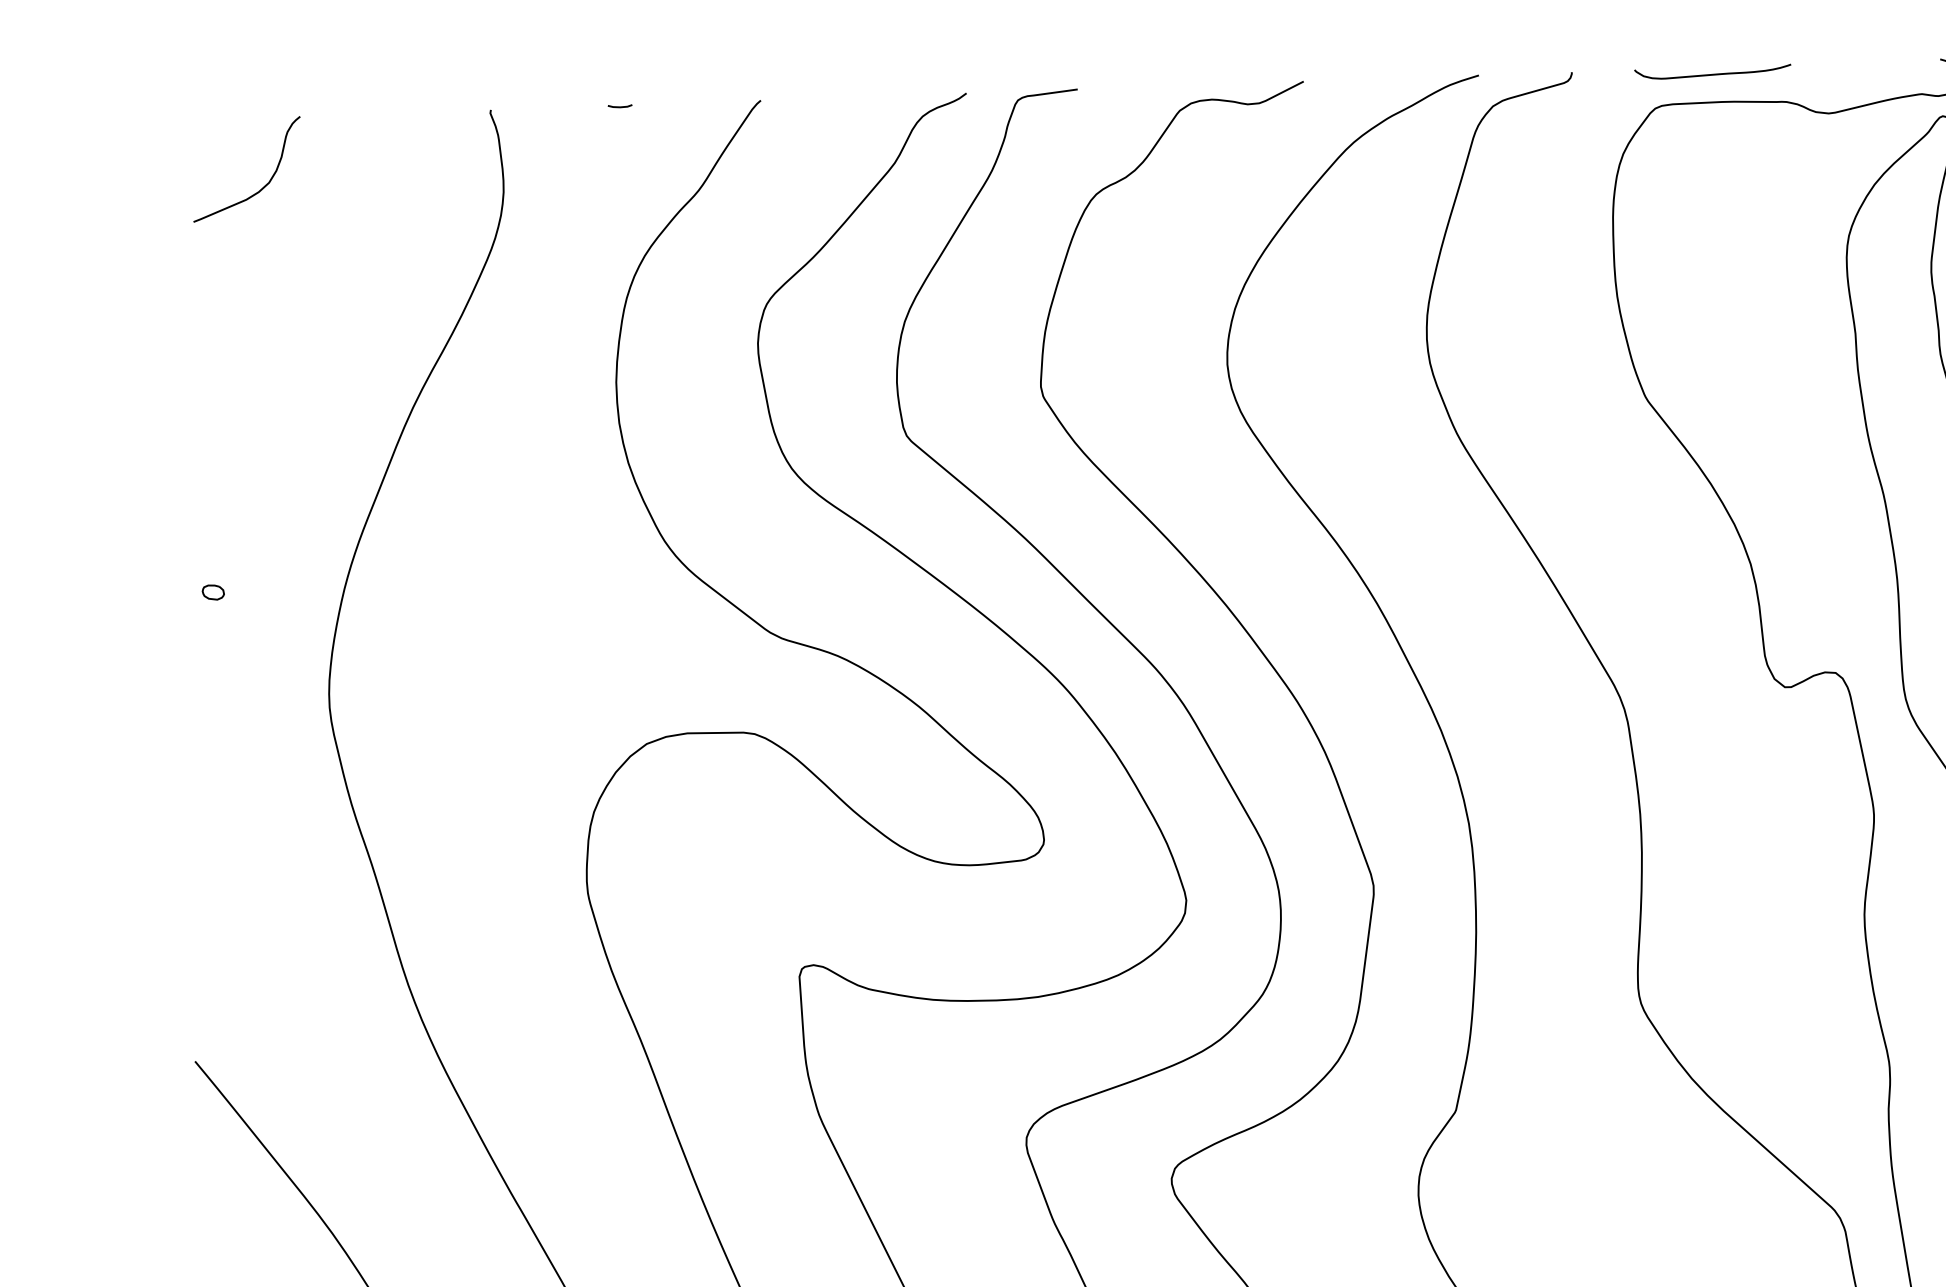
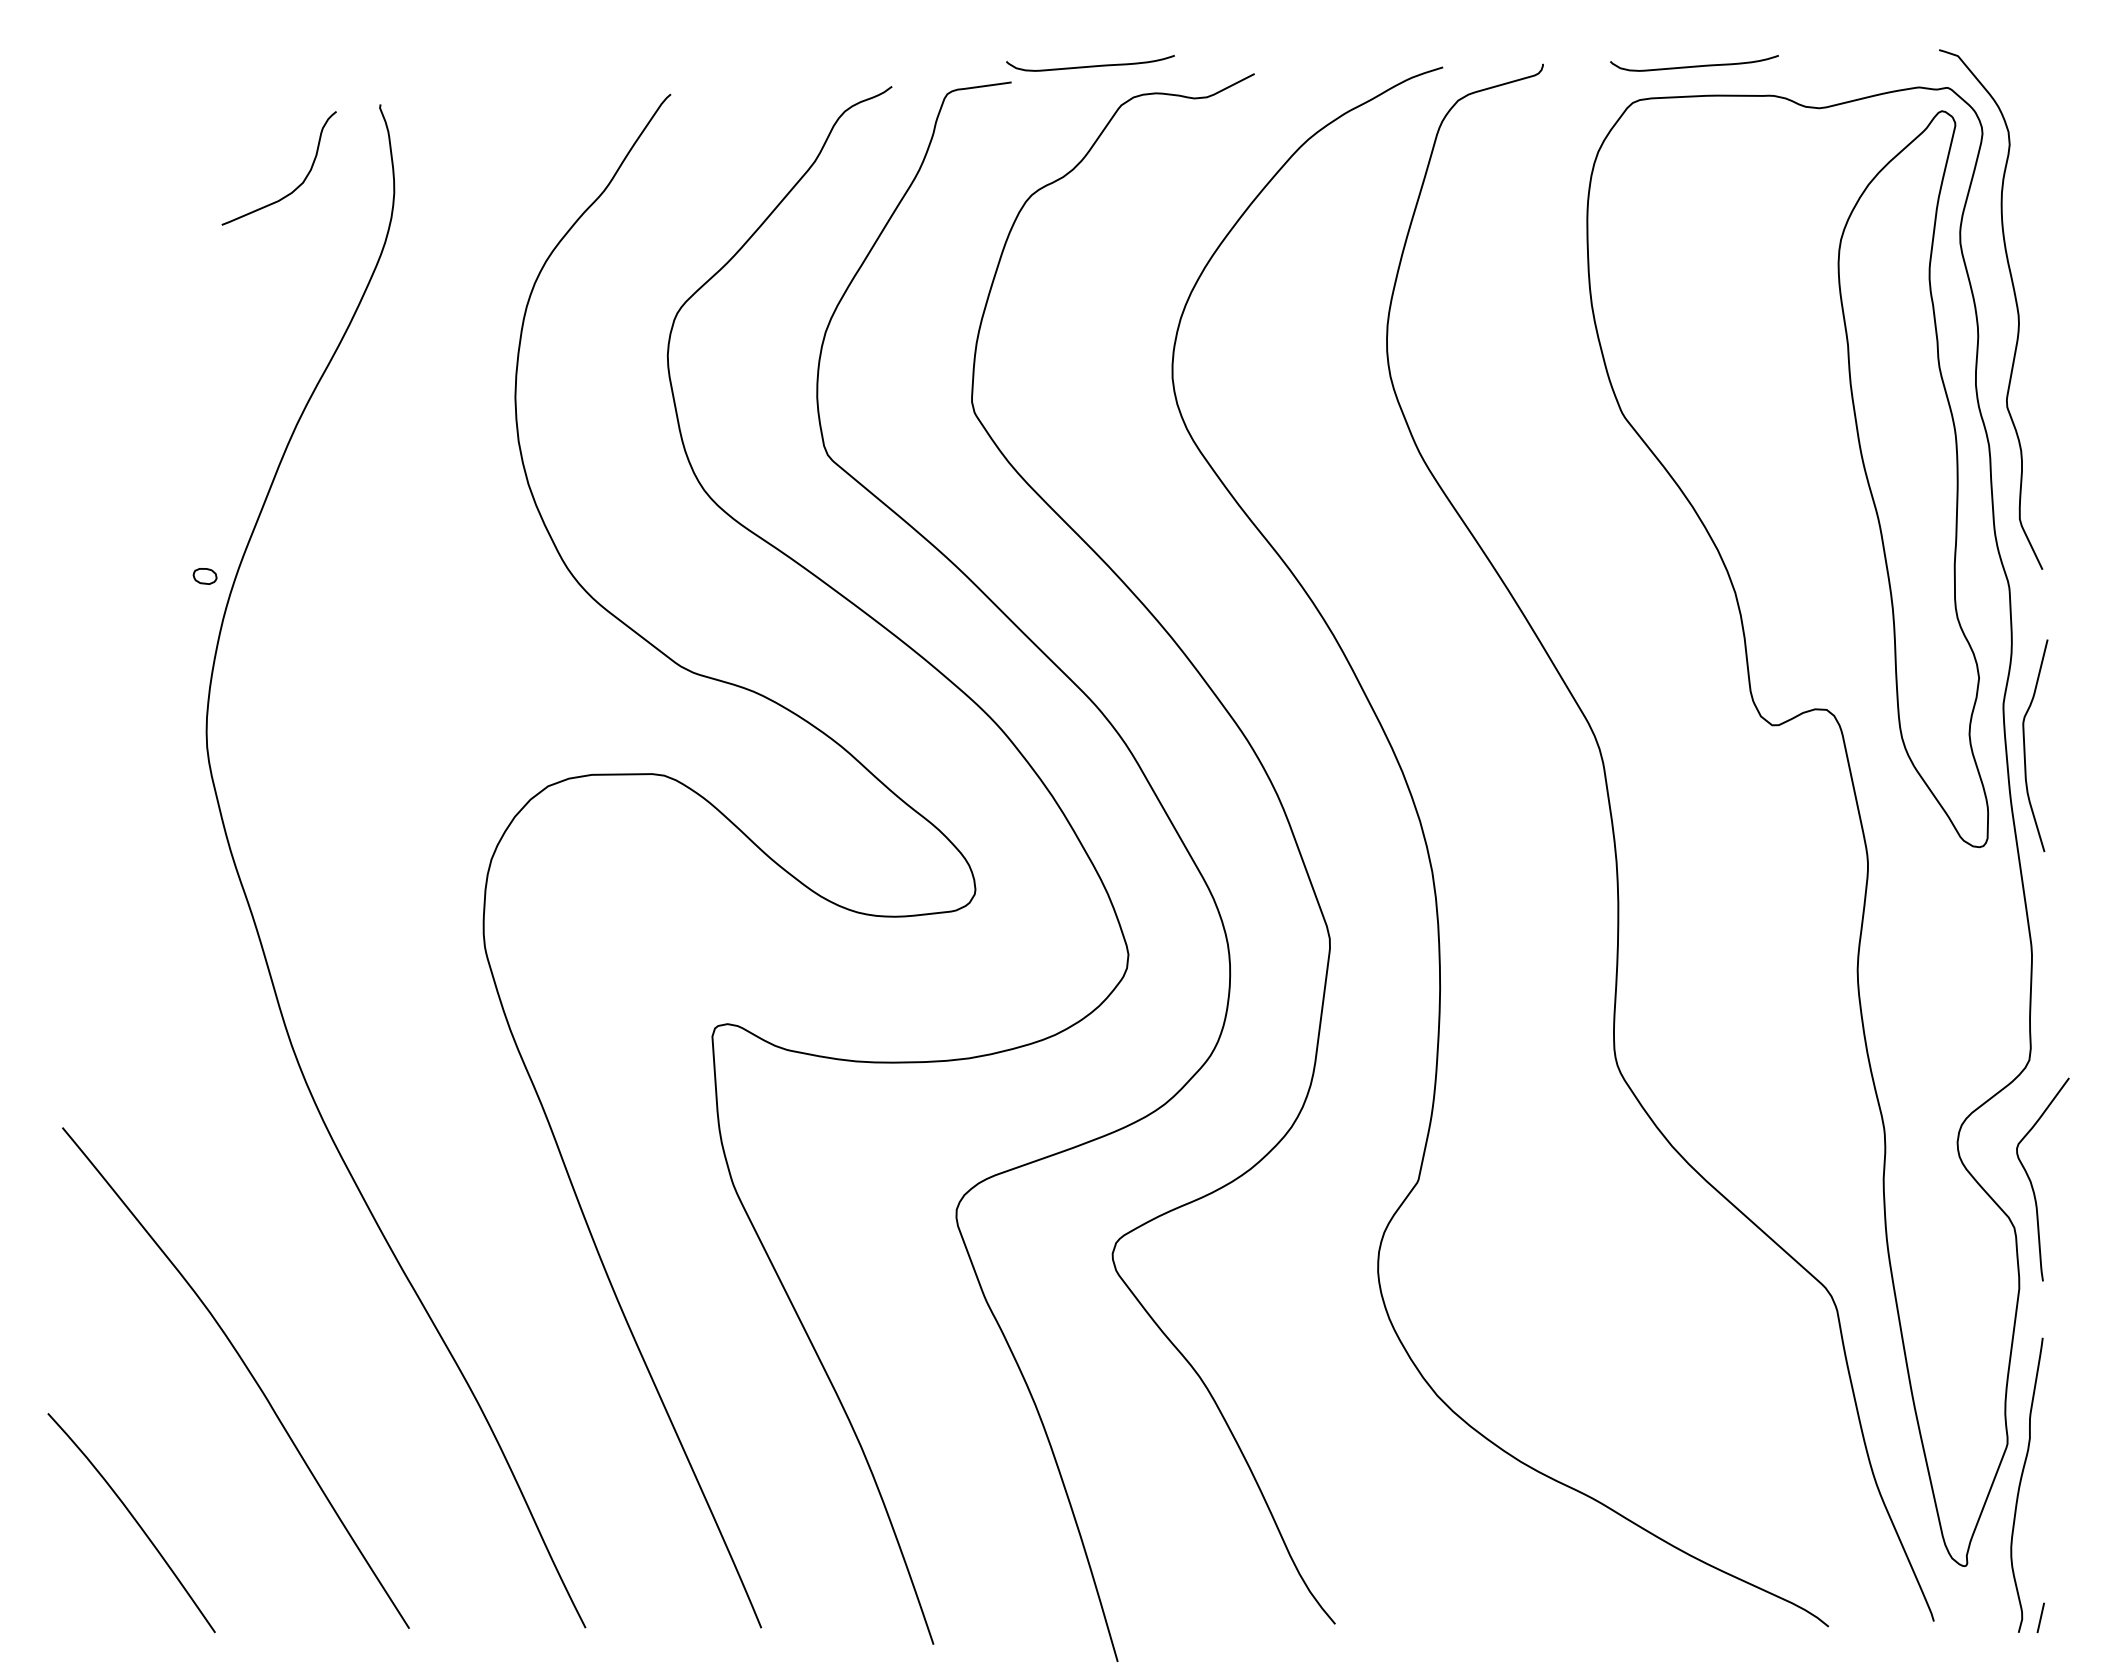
curve: (1151, 73) -> (1090, 65), added
line: (620, 106) -> (519, 100), removed
curve: (263, 186) -> (297, 186), moved
part: (212, 592) -> (204, 576), moved

